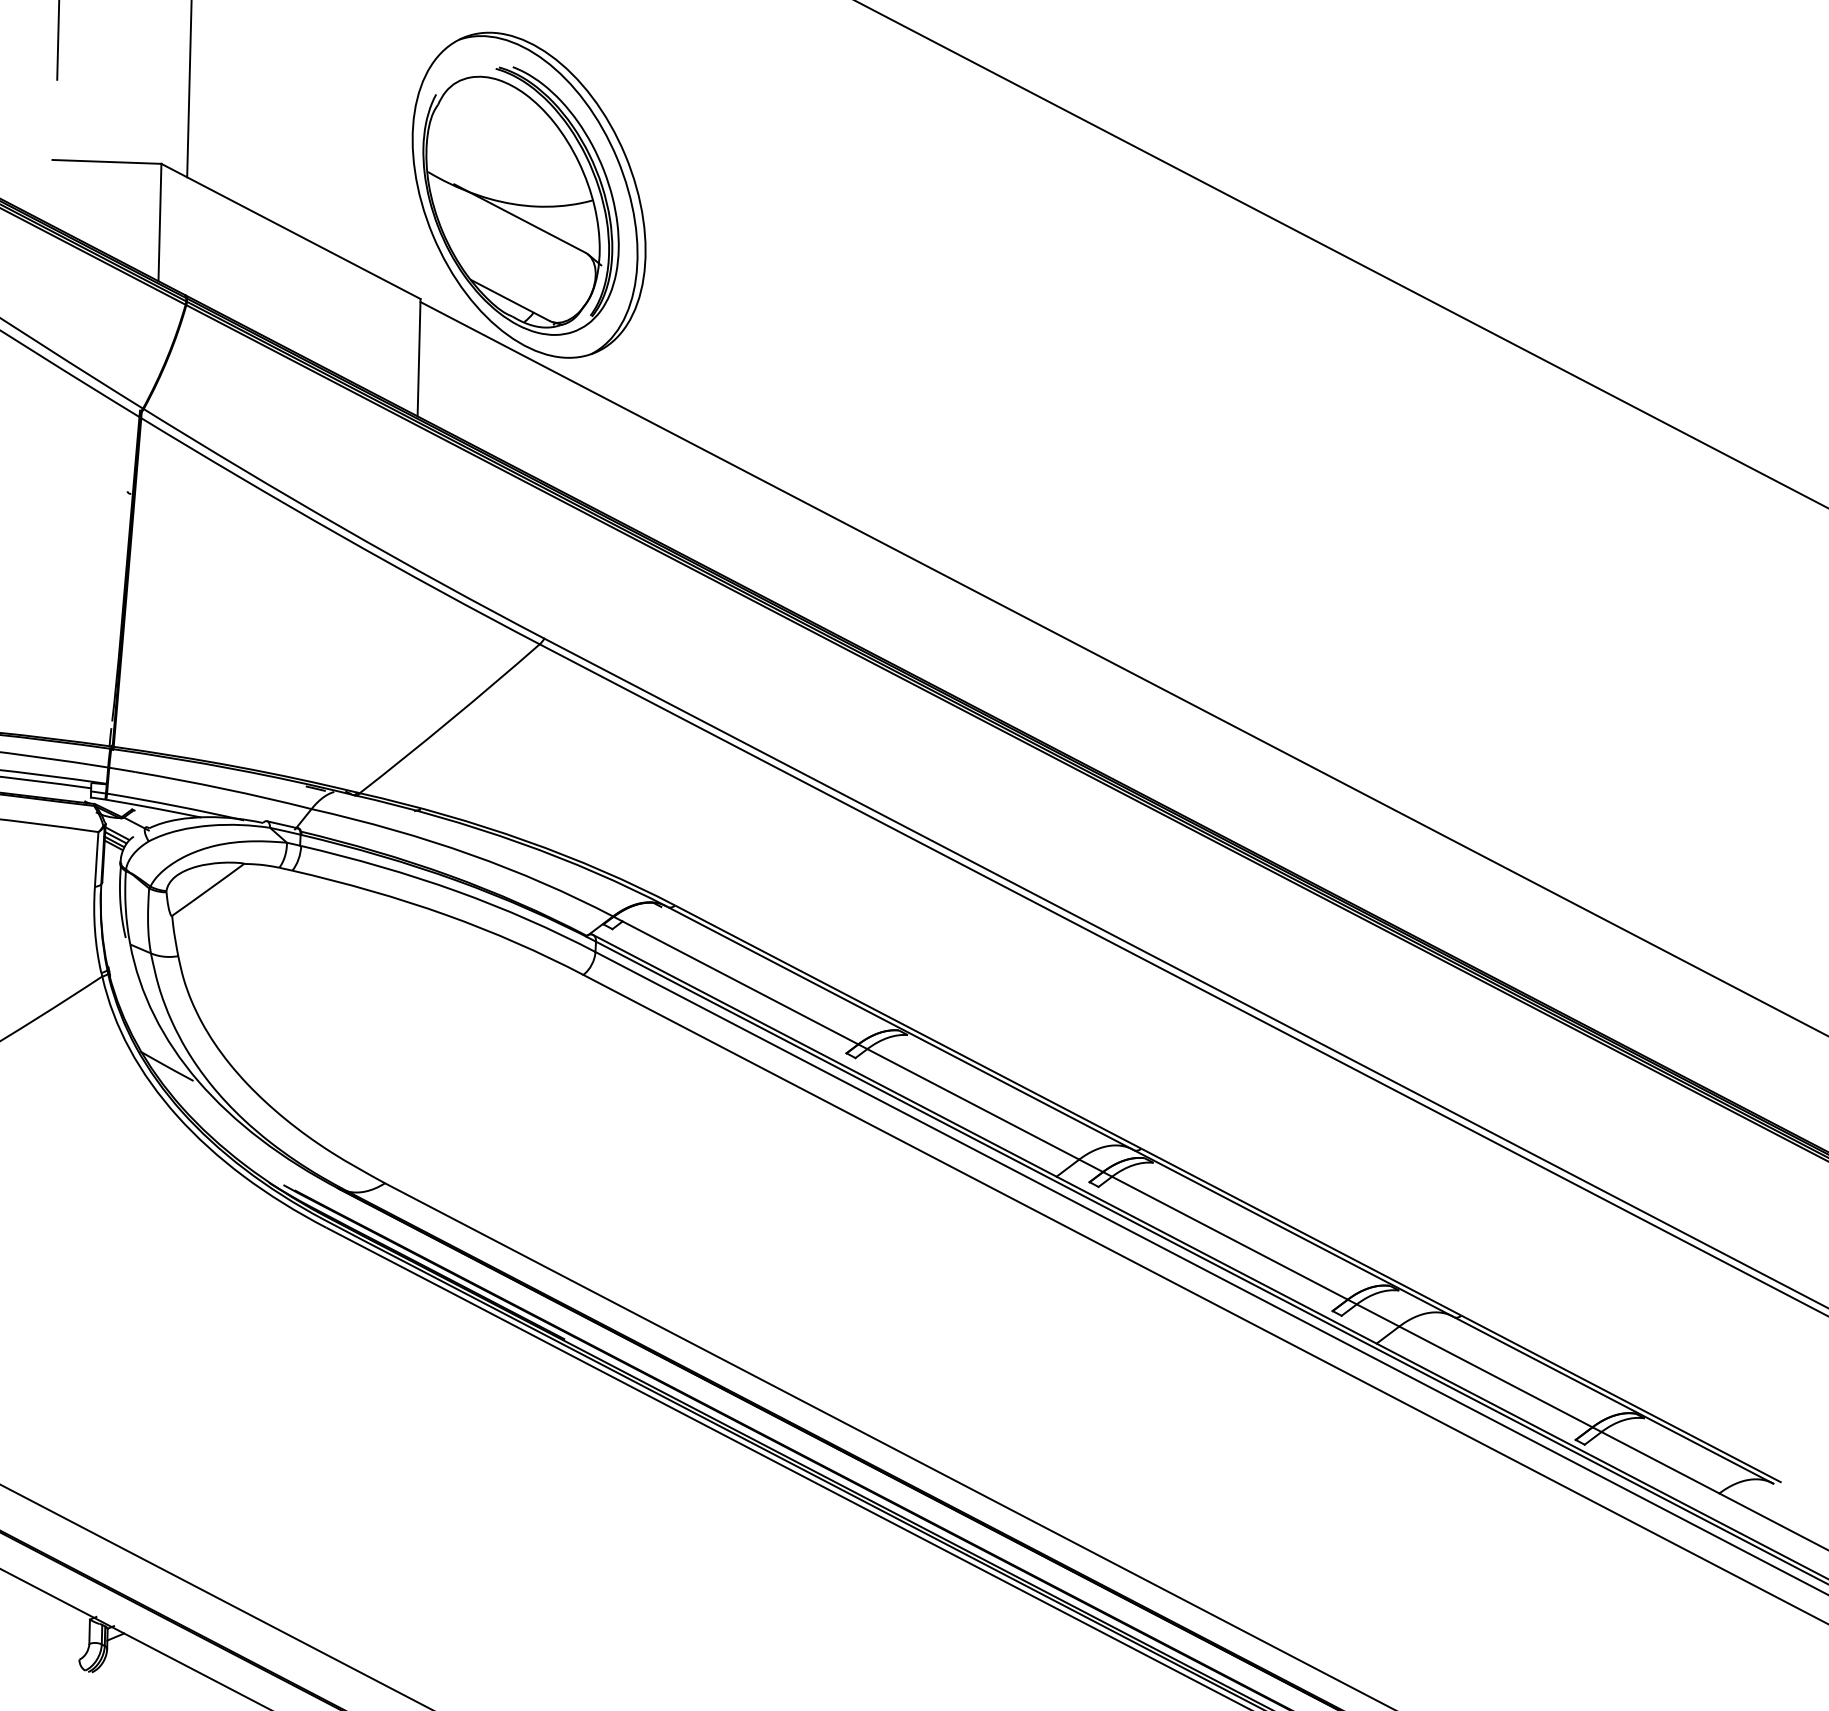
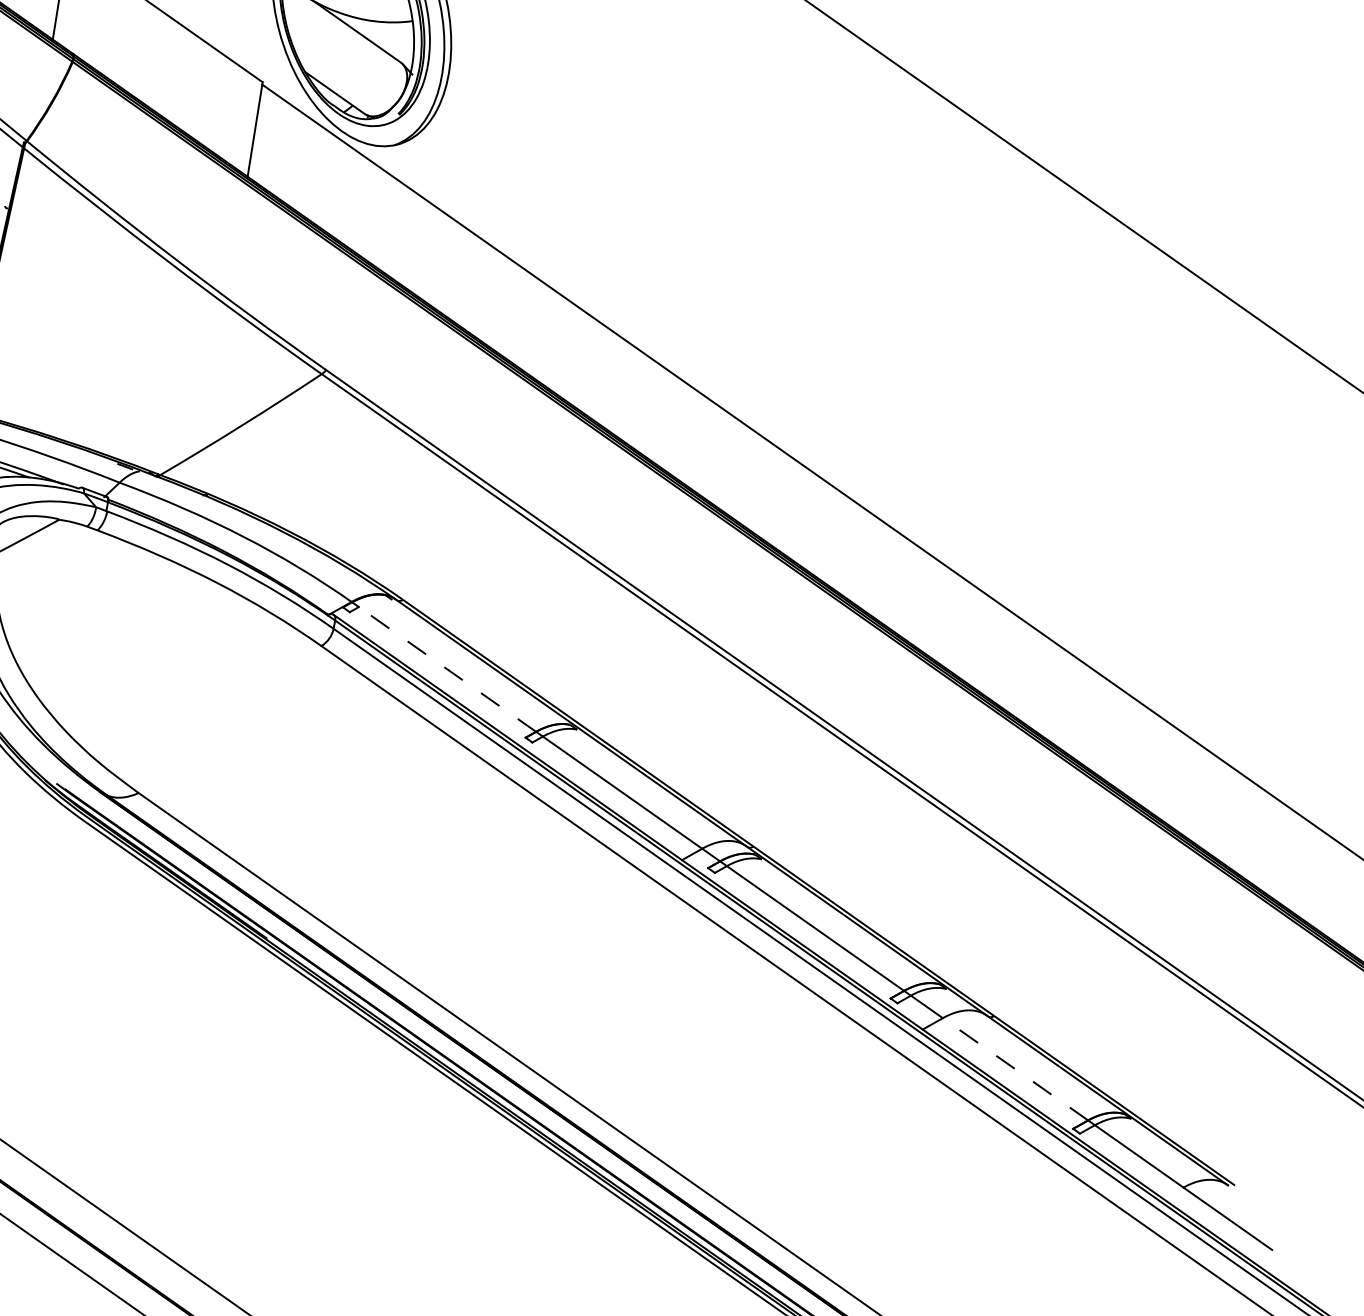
line: (740, 982) -> (447, 669), solid -> dashed
line: (1495, 1376) -> (1015, 1068), solid -> dashed

